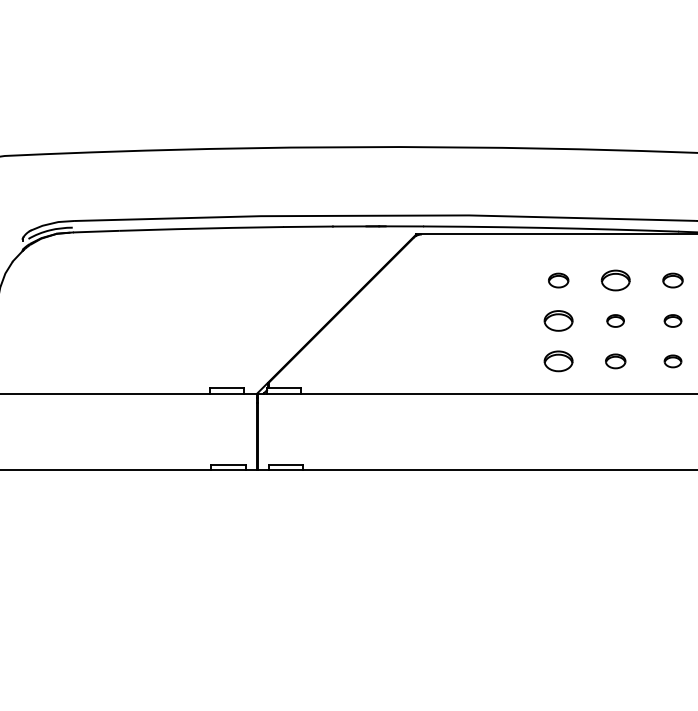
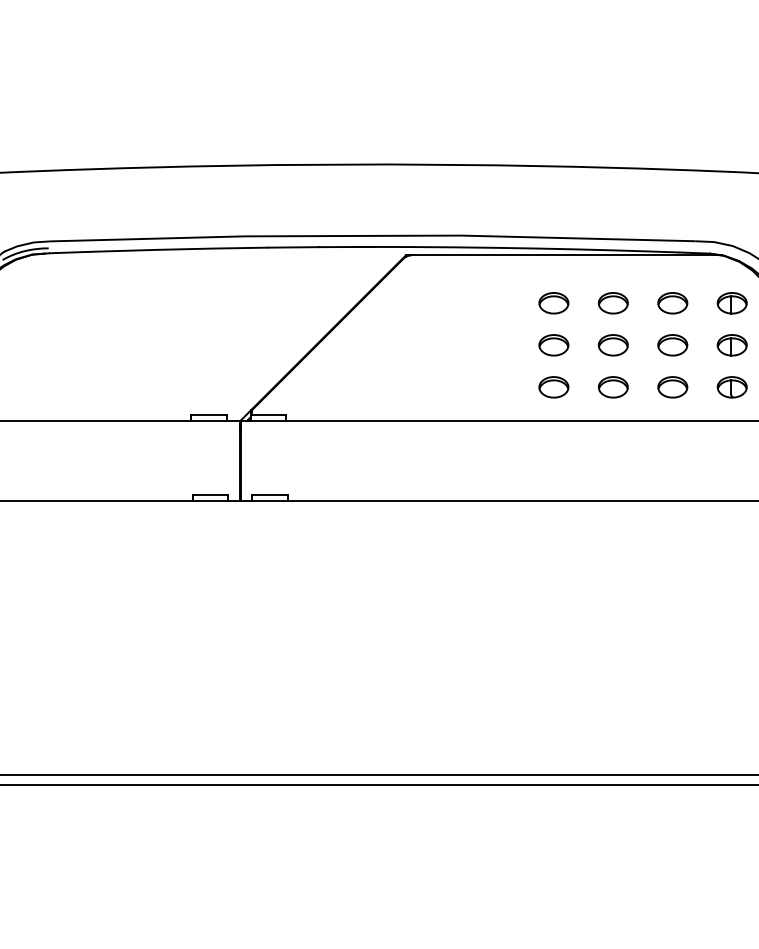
part: (558, 280) -> (553, 303), size x1.43
part: (672, 280) -> (672, 303), size x1.43
part: (614, 321) -> (612, 345), size x1.67
part: (672, 321) -> (672, 345), size x1.67
part: (614, 361) -> (612, 387), size x1.43
part: (672, 361) -> (672, 387), size x1.67

